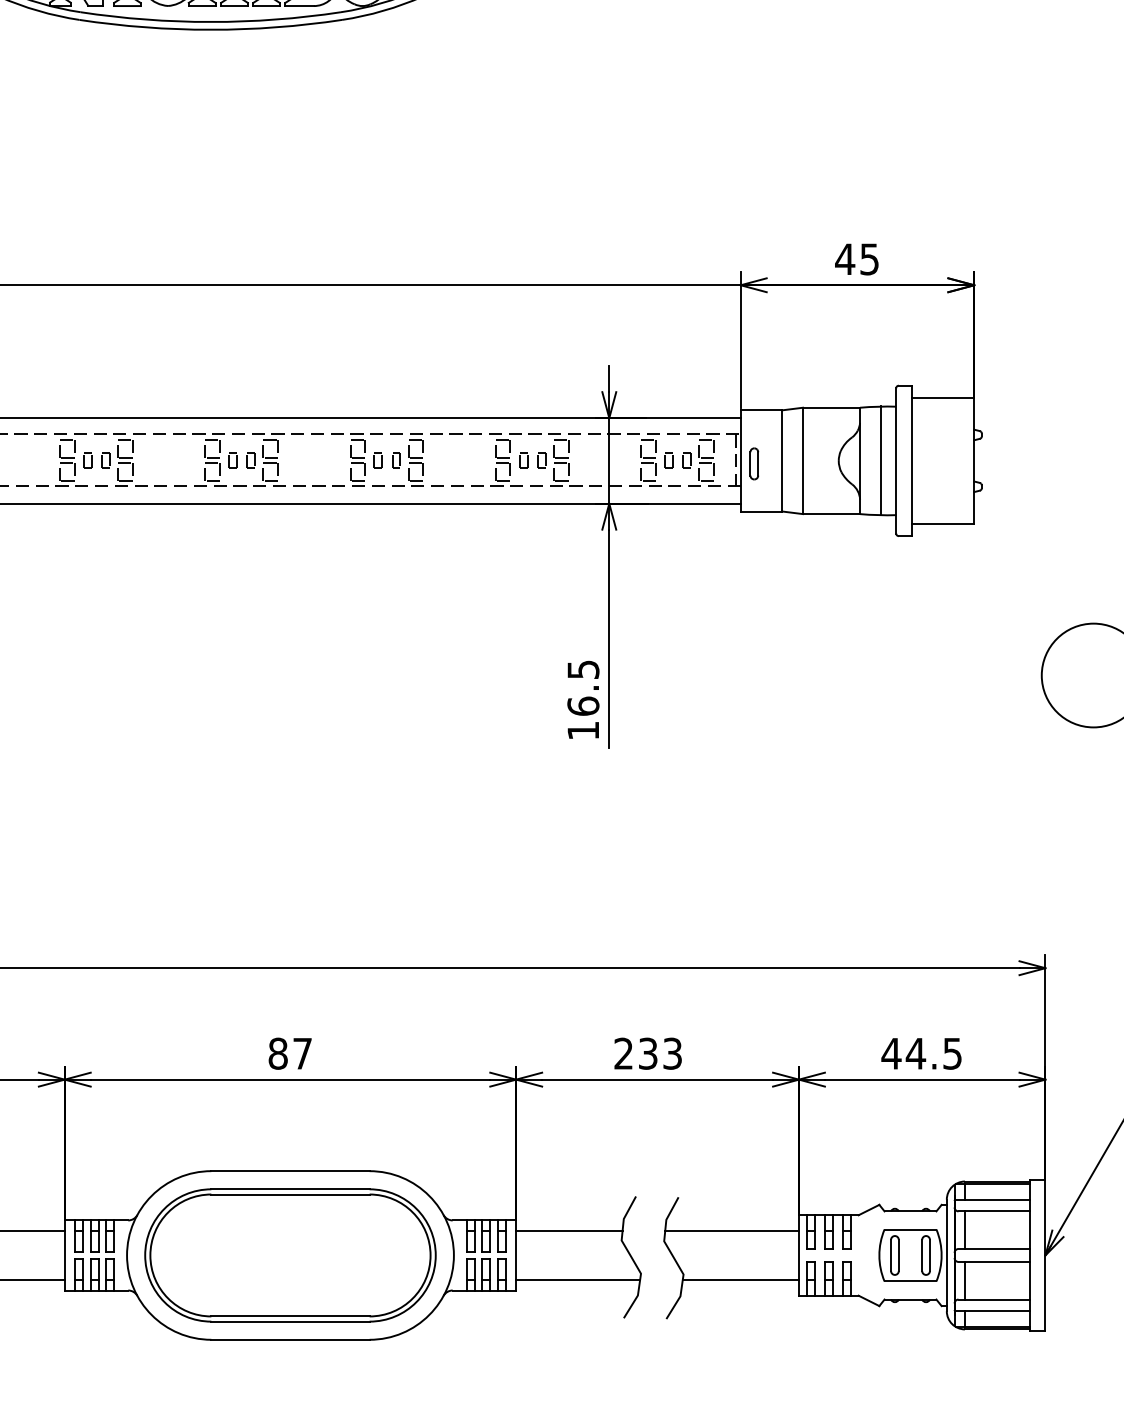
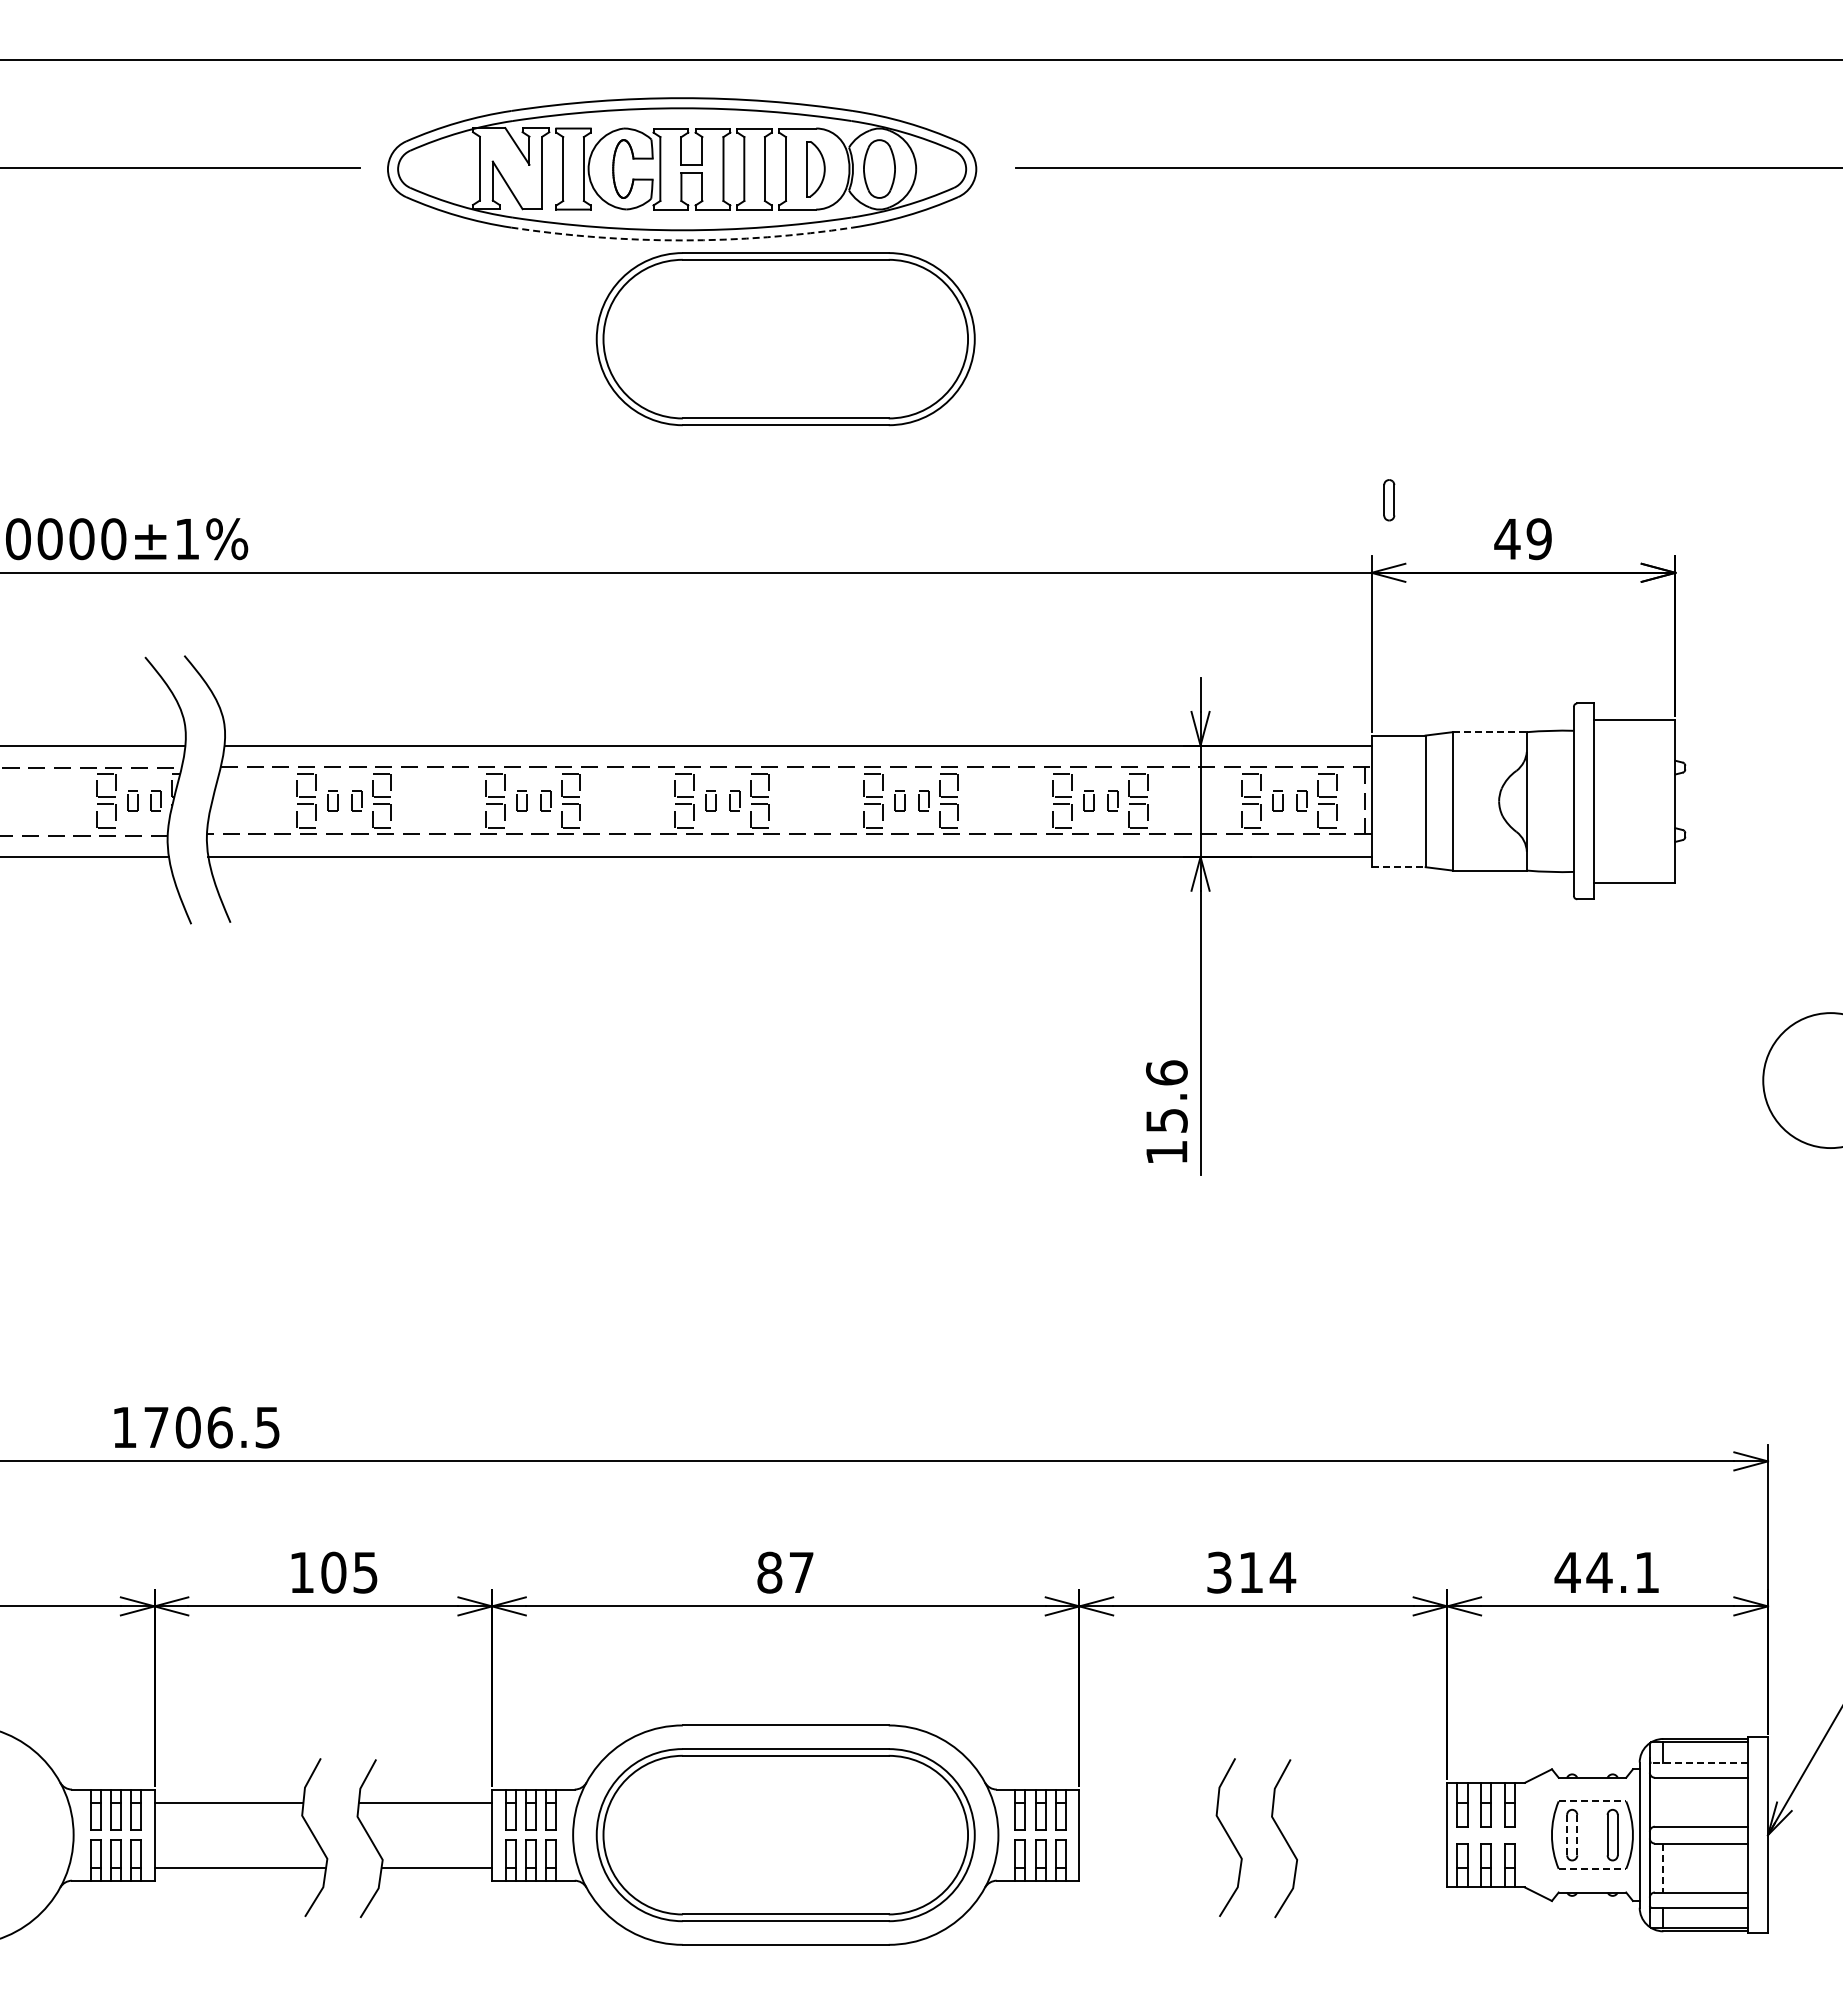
arc: (211, 29) -> (682, 240), solid -> dashed
part: (290, 105) -> (785, 339), added
text: (869, 258) -> (1538, 538), 45 -> 49
line: (832, 407) -> (1490, 732), solid -> dashed
line: (880, 461) -> (1553, 801), removed
part: (754, 464) -> (1389, 500), moved
line: (762, 511) -> (1399, 867), solid -> dashed
text: (583, 687) -> (1166, 1096), 16.5 -> 15.6
text: (648, 1053) -> (1251, 1572), 233 -> 314
text: (952, 1053) -> (1646, 1572), 44.5 -> 44.1
line: (992, 1199) -> (1699, 1762), solid -> dashed
line: (910, 1229) -> (1592, 1801), solid -> dashed
line: (965, 1229) -> (1663, 1801), removed
line: (569, 1230) -> (1148, 1802), removed
line: (732, 1230) -> (1360, 1802), removed
line: (891, 1255) -> (1567, 1835), solid -> dashed
line: (899, 1255) -> (1577, 1835), solid -> dashed
line: (577, 1280) -> (1159, 1867), removed
line: (740, 1280) -> (1371, 1867), removed
line: (910, 1281) -> (1592, 1868), solid -> dashed
line: (965, 1281) -> (1663, 1868), solid -> dashed

